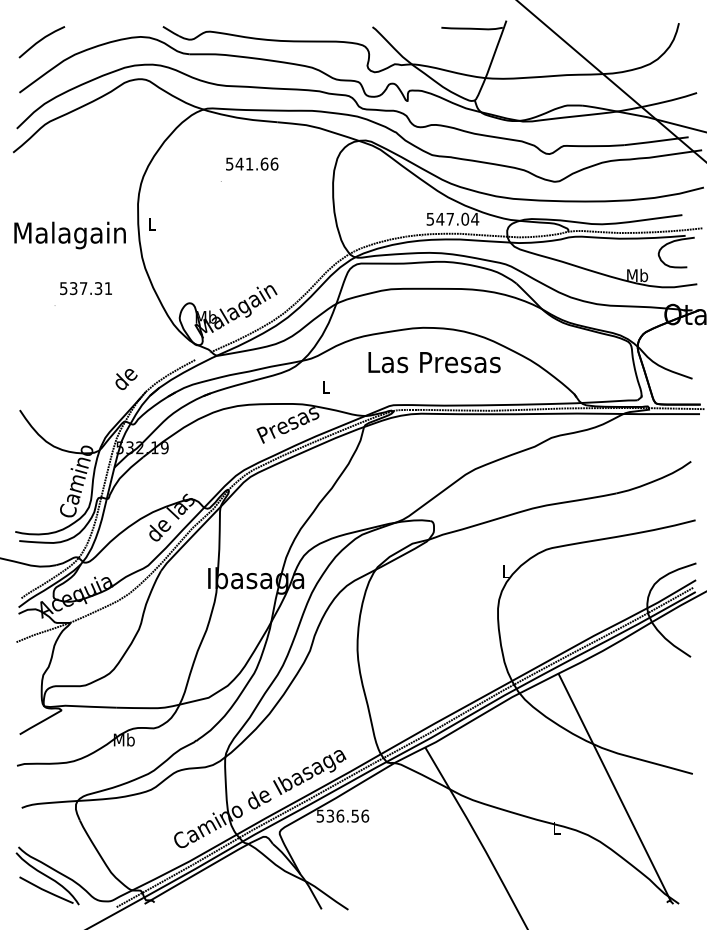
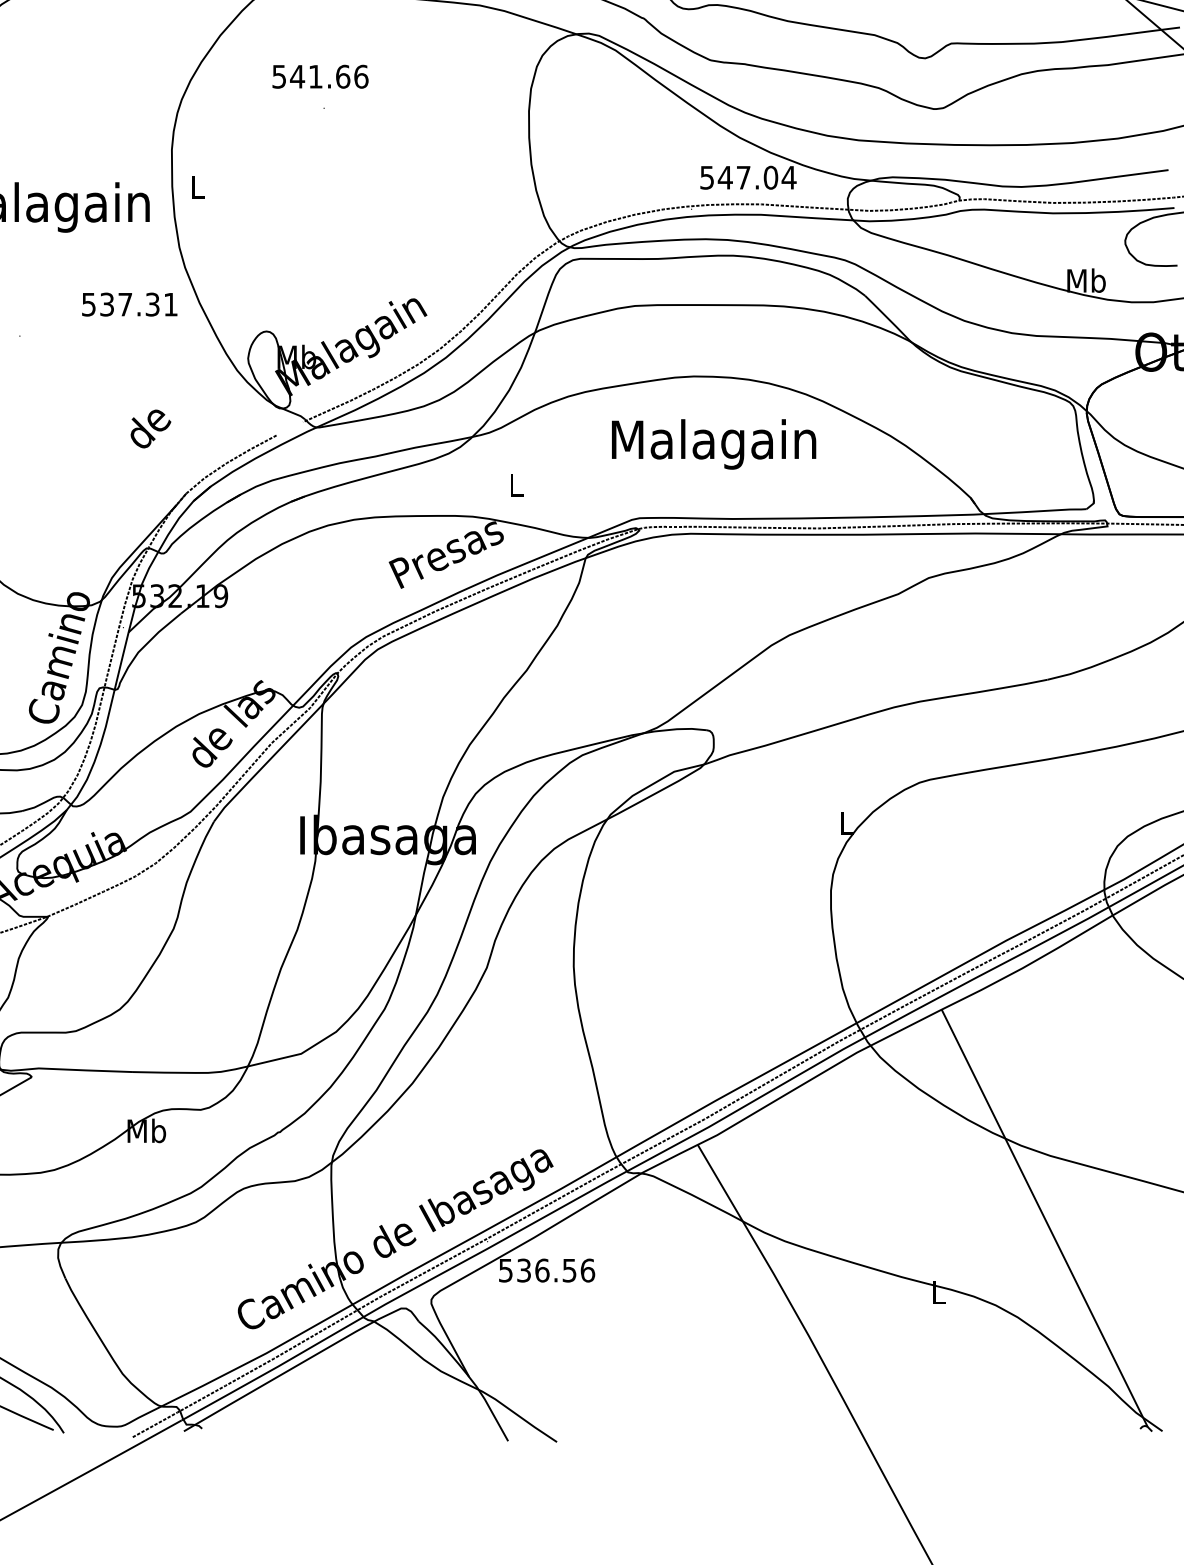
text: (252, 163) -> (321, 75), moved
text: (85, 288) -> (128, 304), moved
text: (434, 364) -> (714, 443), Las Presas -> Malagain
text: (126, 379) -> (150, 428), moved

